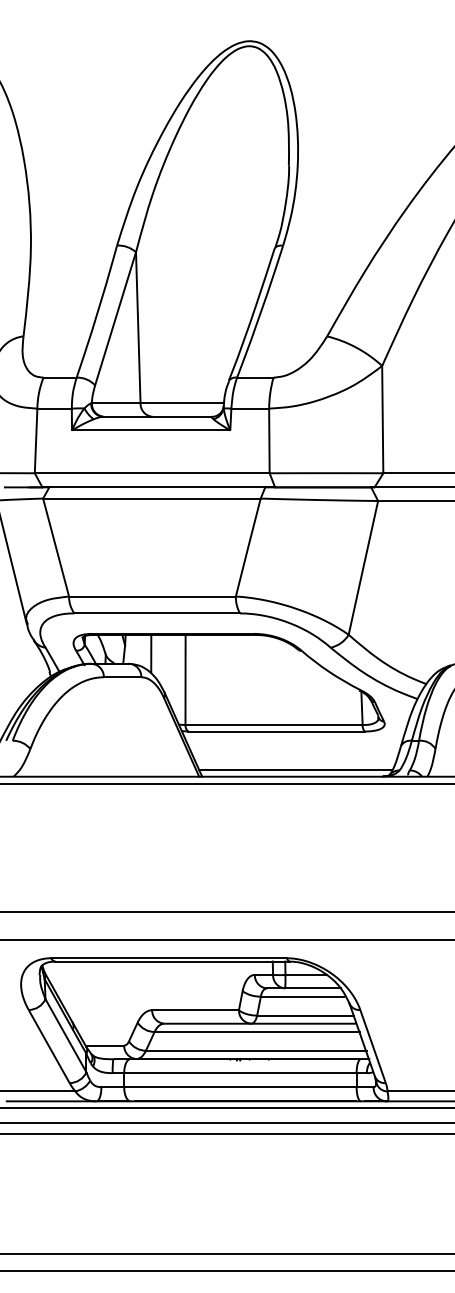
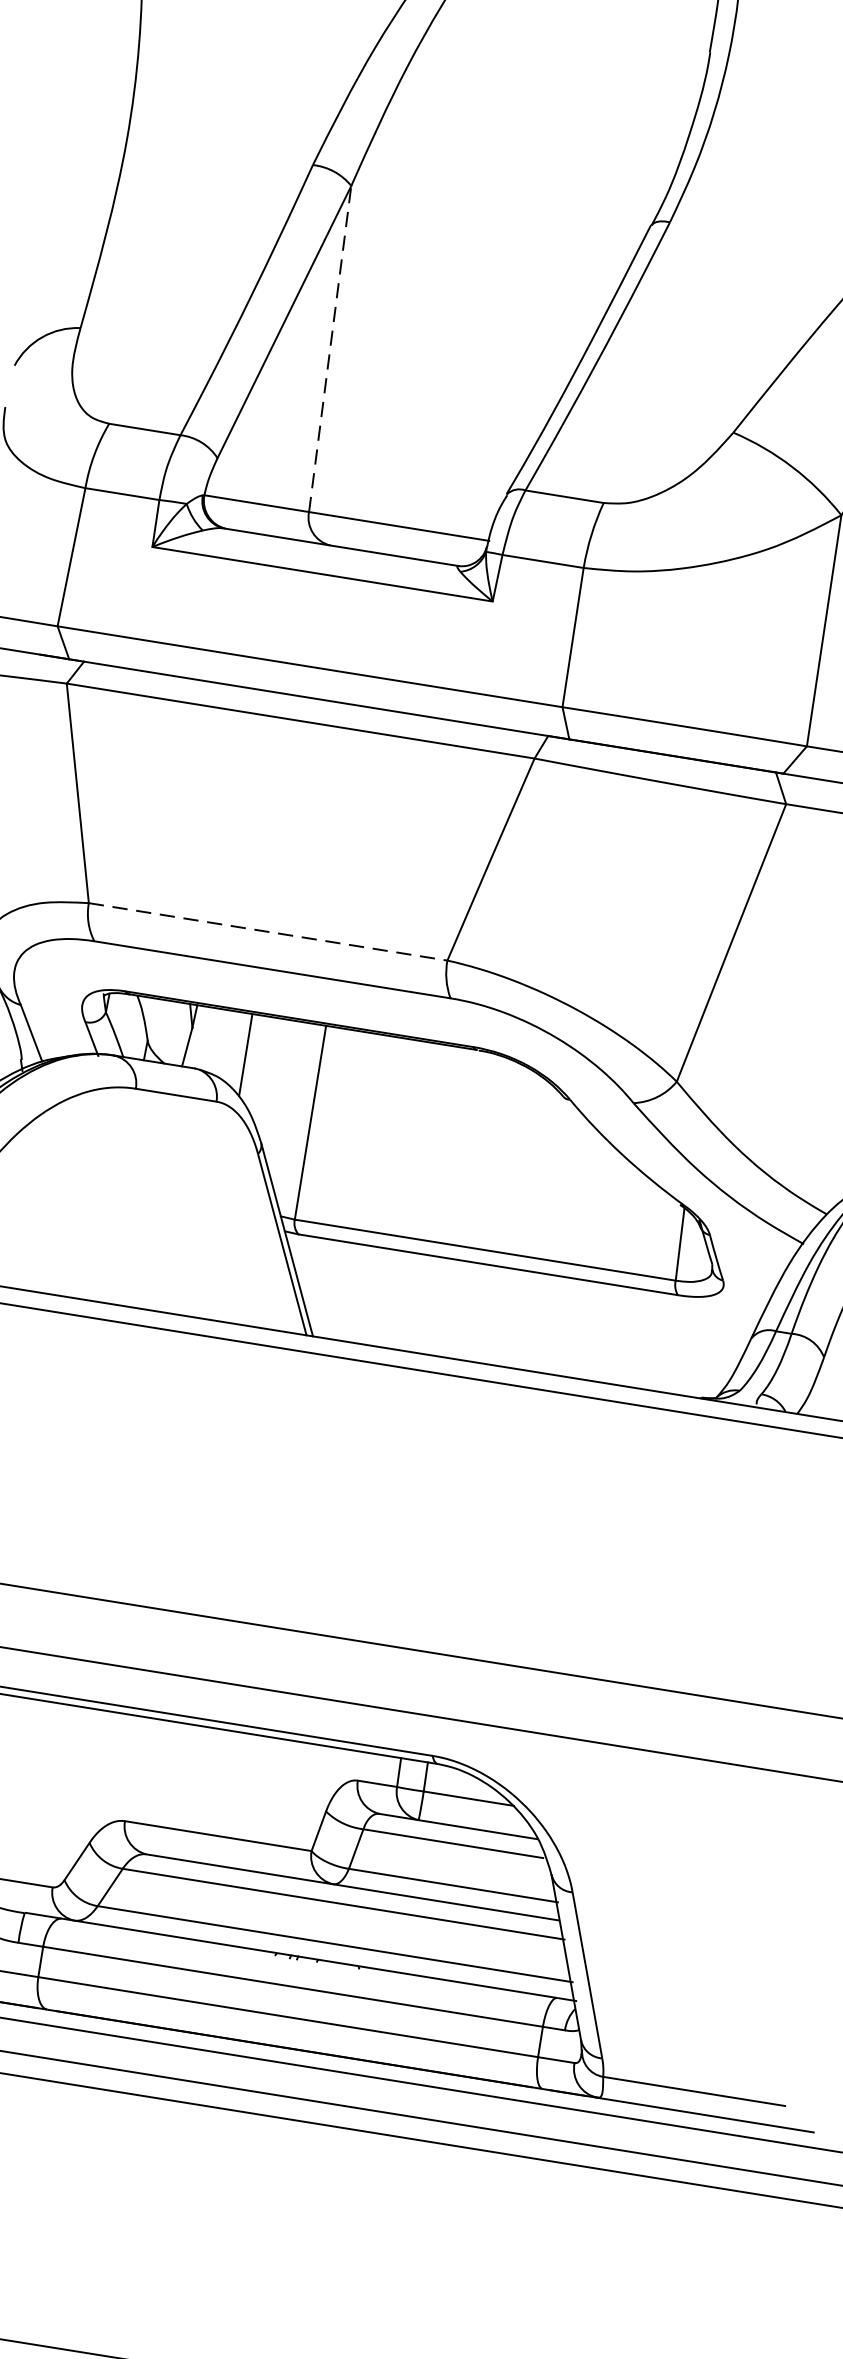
line: (138, 327) -> (330, 348), solid -> dashed
line: (152, 596) -> (268, 931), solid -> dashed
line: (295, 769) -> (516, 1352), removed

